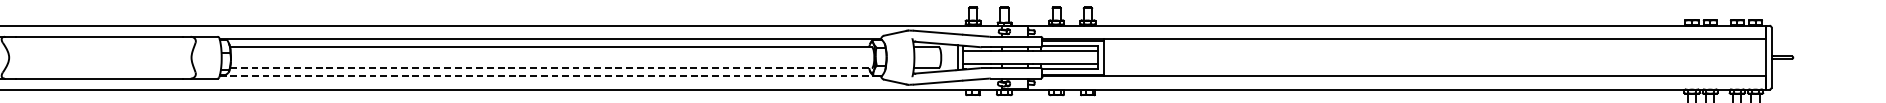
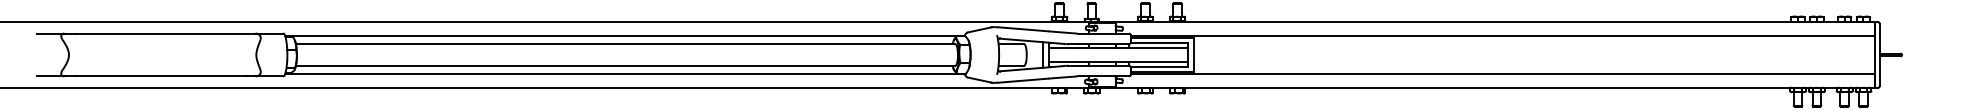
line: (550, 67) -> (625, 65), dashed -> solid
line: (549, 75) -> (624, 73), dashed -> solid

